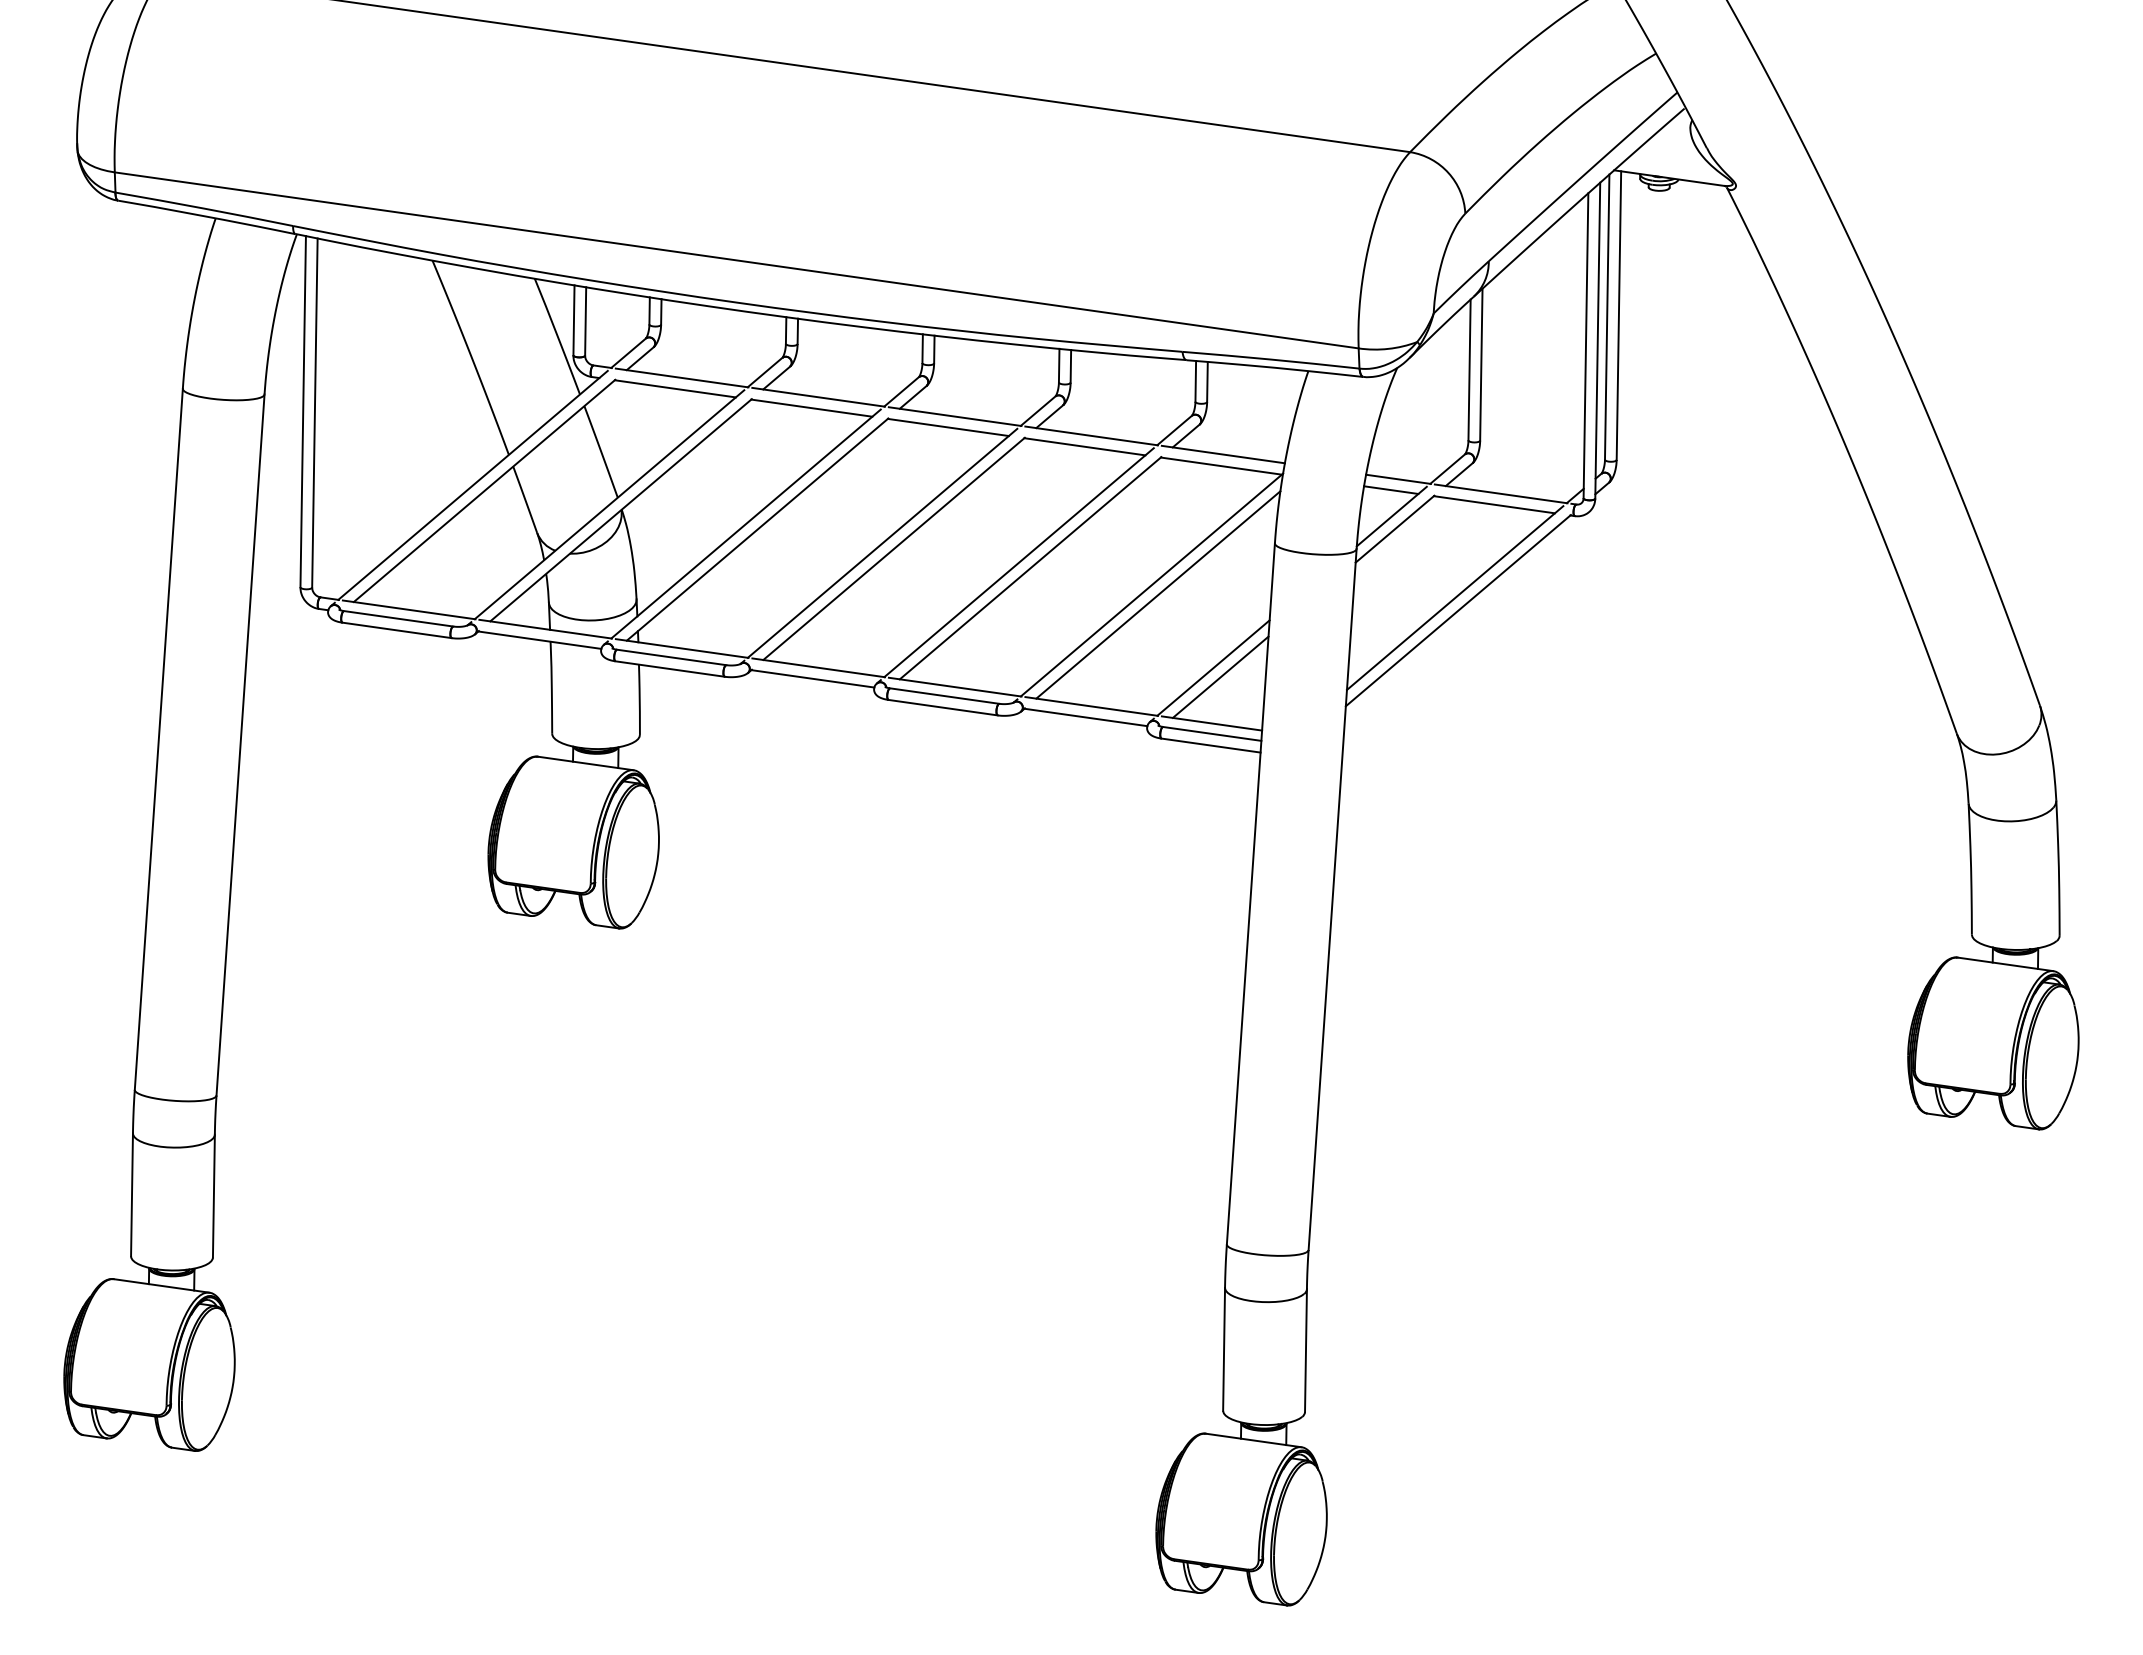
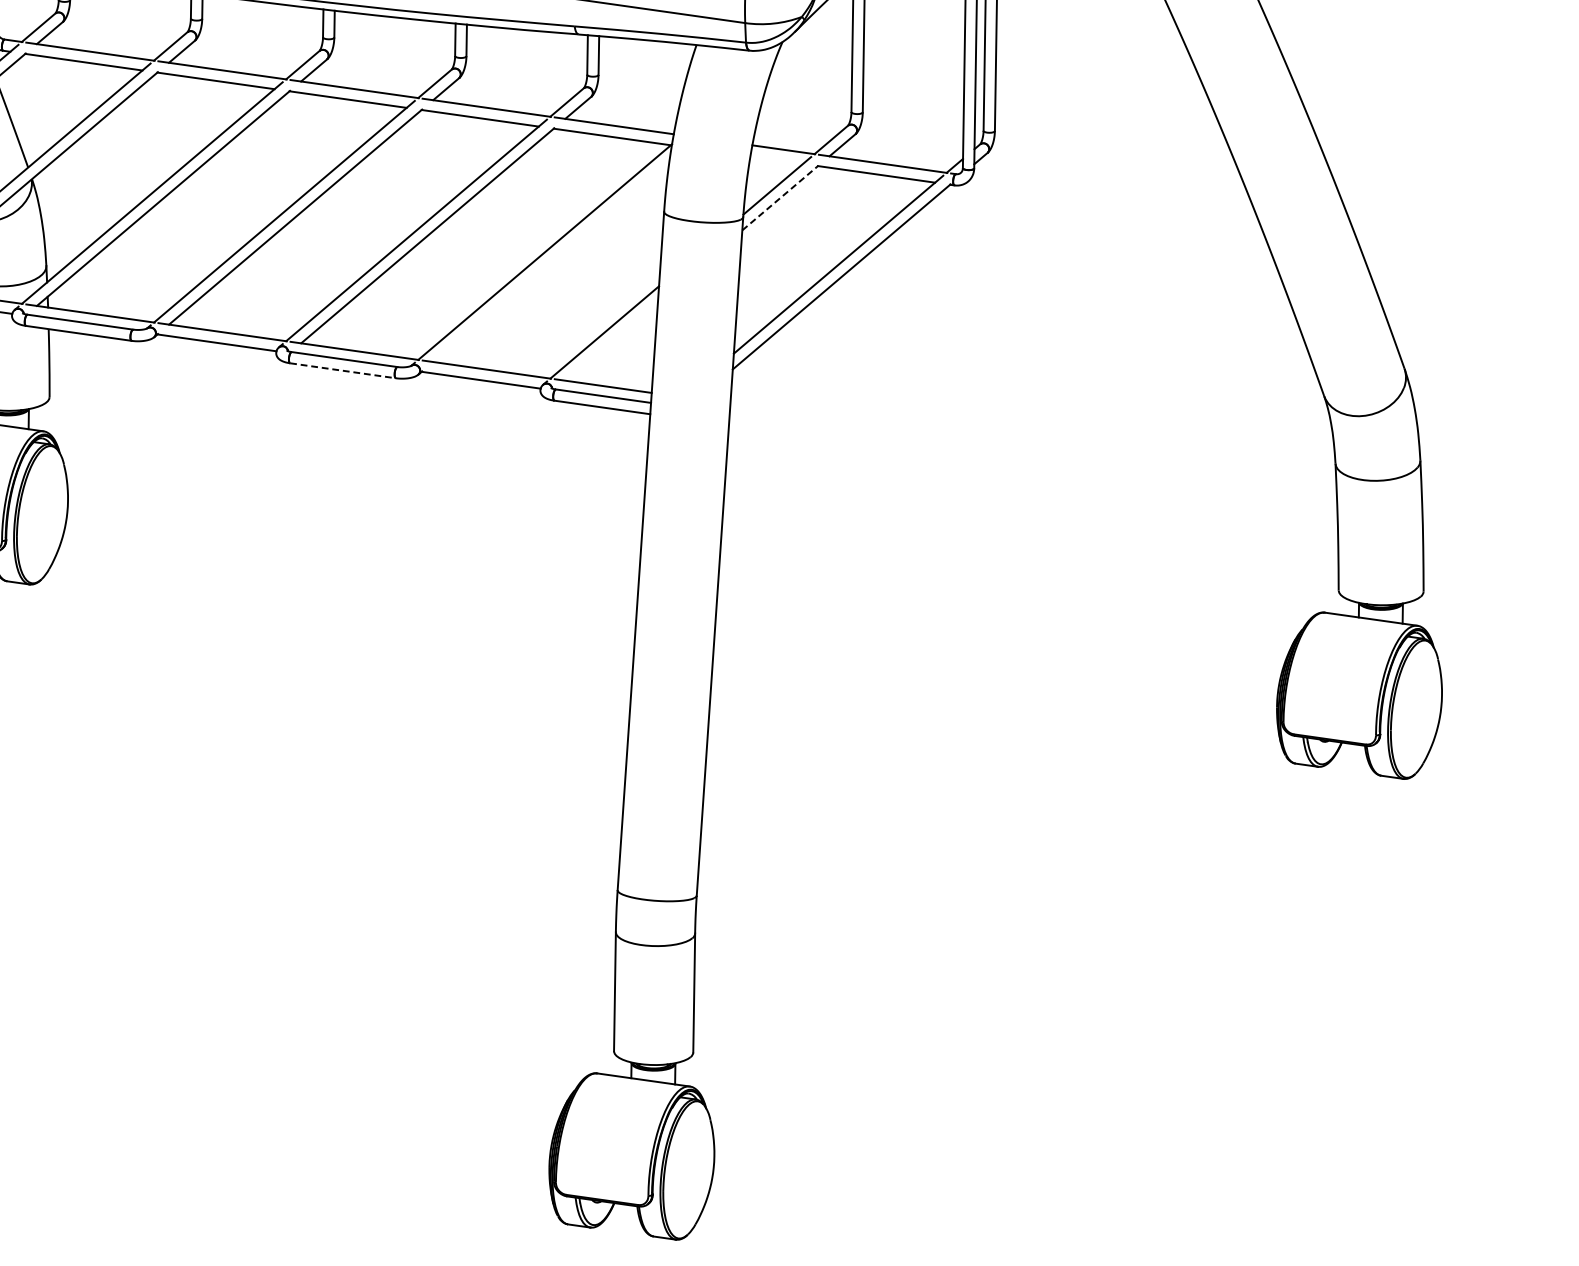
line: (1391, 489) -> (776, 159), removed
line: (1395, 529) -> (780, 198), solid -> dashed
line: (1158, 594) -> (551, 261), removed
line: (1220, 676) -> (611, 340), removed
line: (943, 707) -> (343, 370), solid -> dashed

